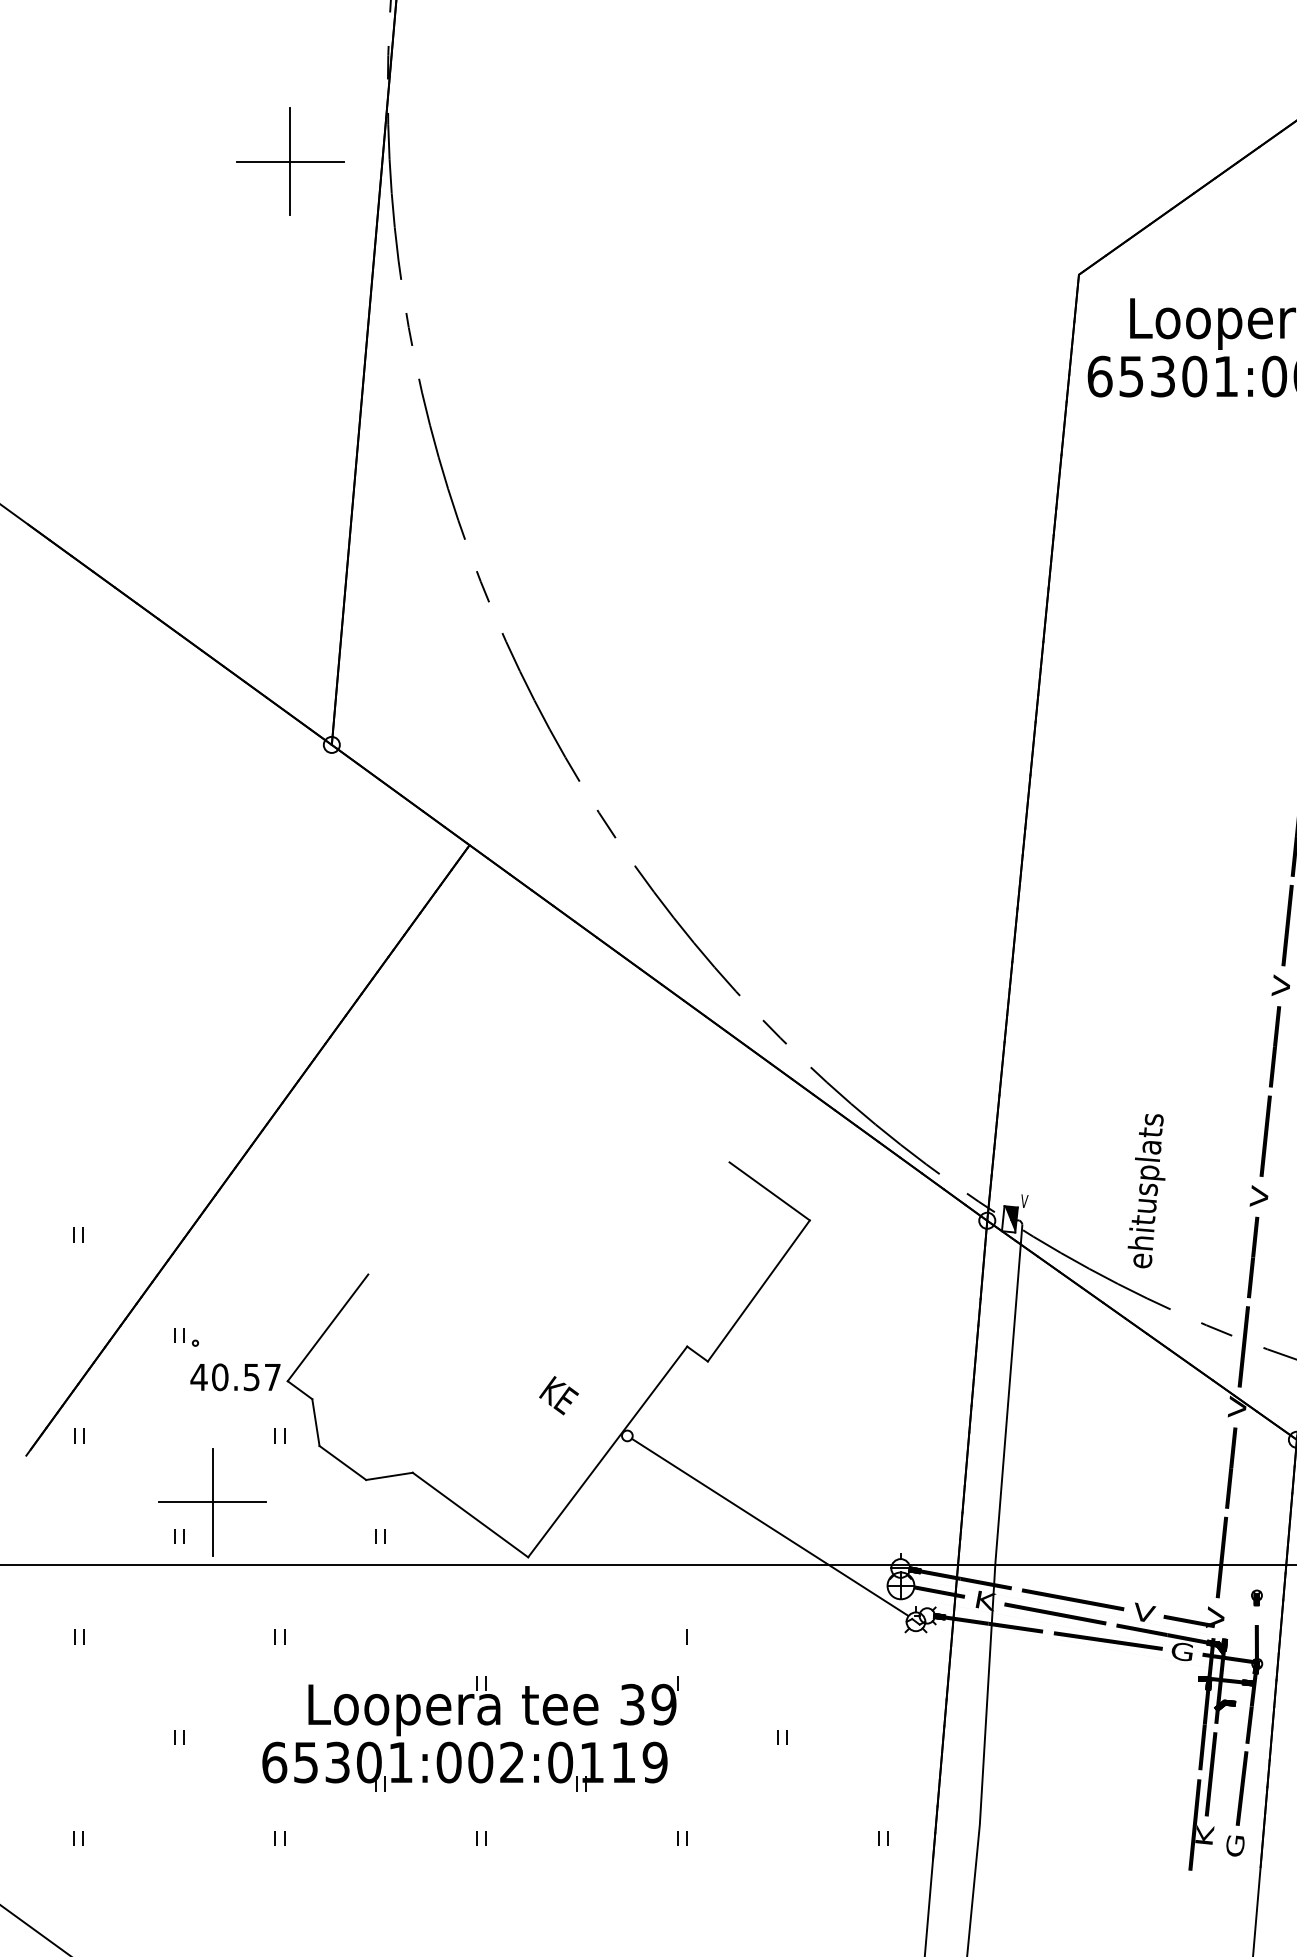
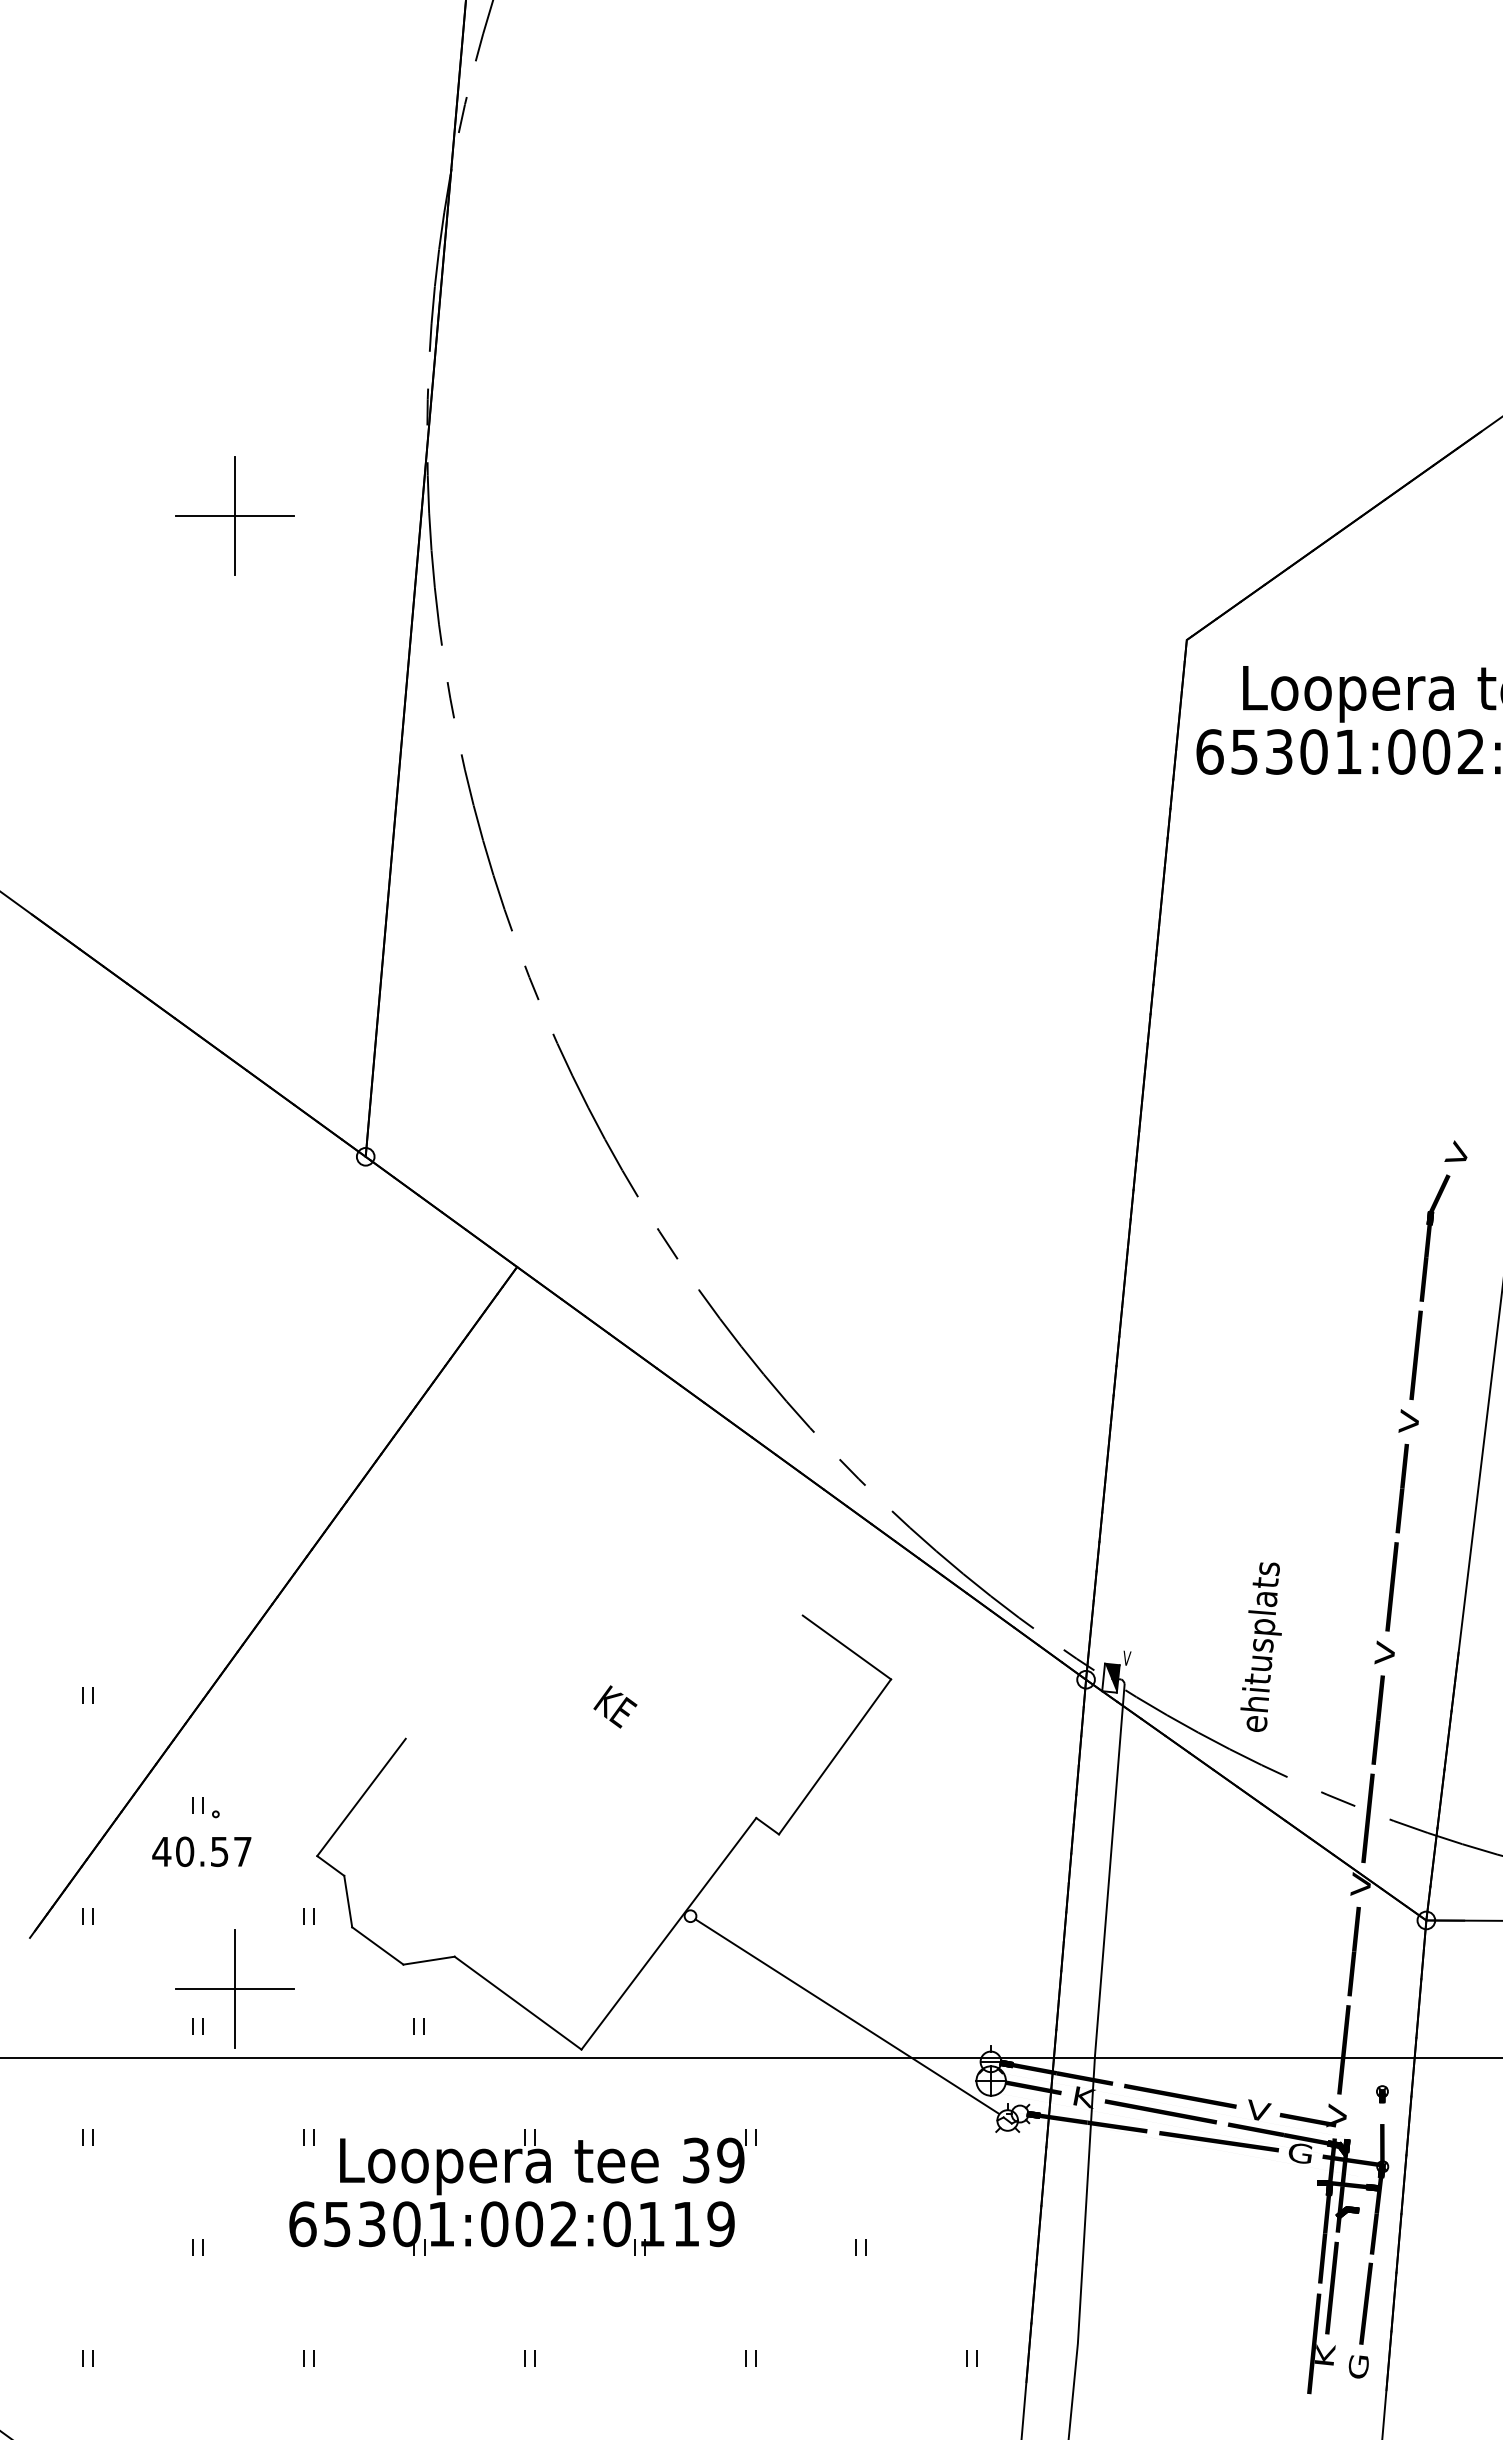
part: (289, 161) -> (234, 515), moved
text: (235, 1377) -> (201, 1851), moved
text: (559, 1395) -> (615, 1706), moved
part: (474, 1743) -> (522, 2203), moved

